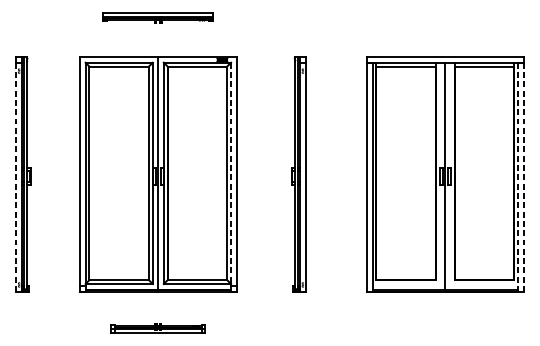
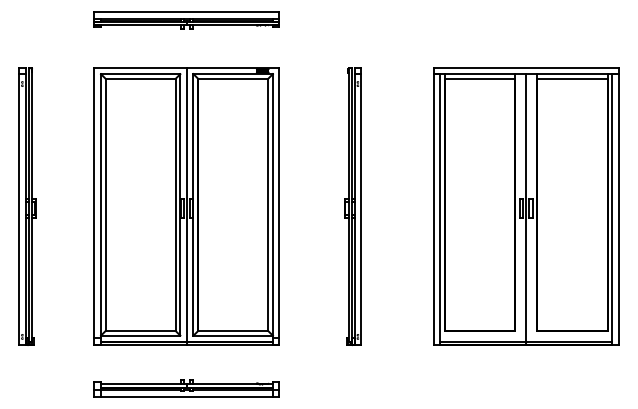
part: (157, 17) -> (186, 20), size x1.43
line: (230, 173) -> (272, 204), dashed -> solid
line: (16, 177) -> (19, 209), dashed -> solid
line: (518, 177) -> (612, 209), dashed -> solid
line: (523, 177) -> (618, 209), dashed -> solid
part: (157, 328) -> (186, 388), size x1.67

